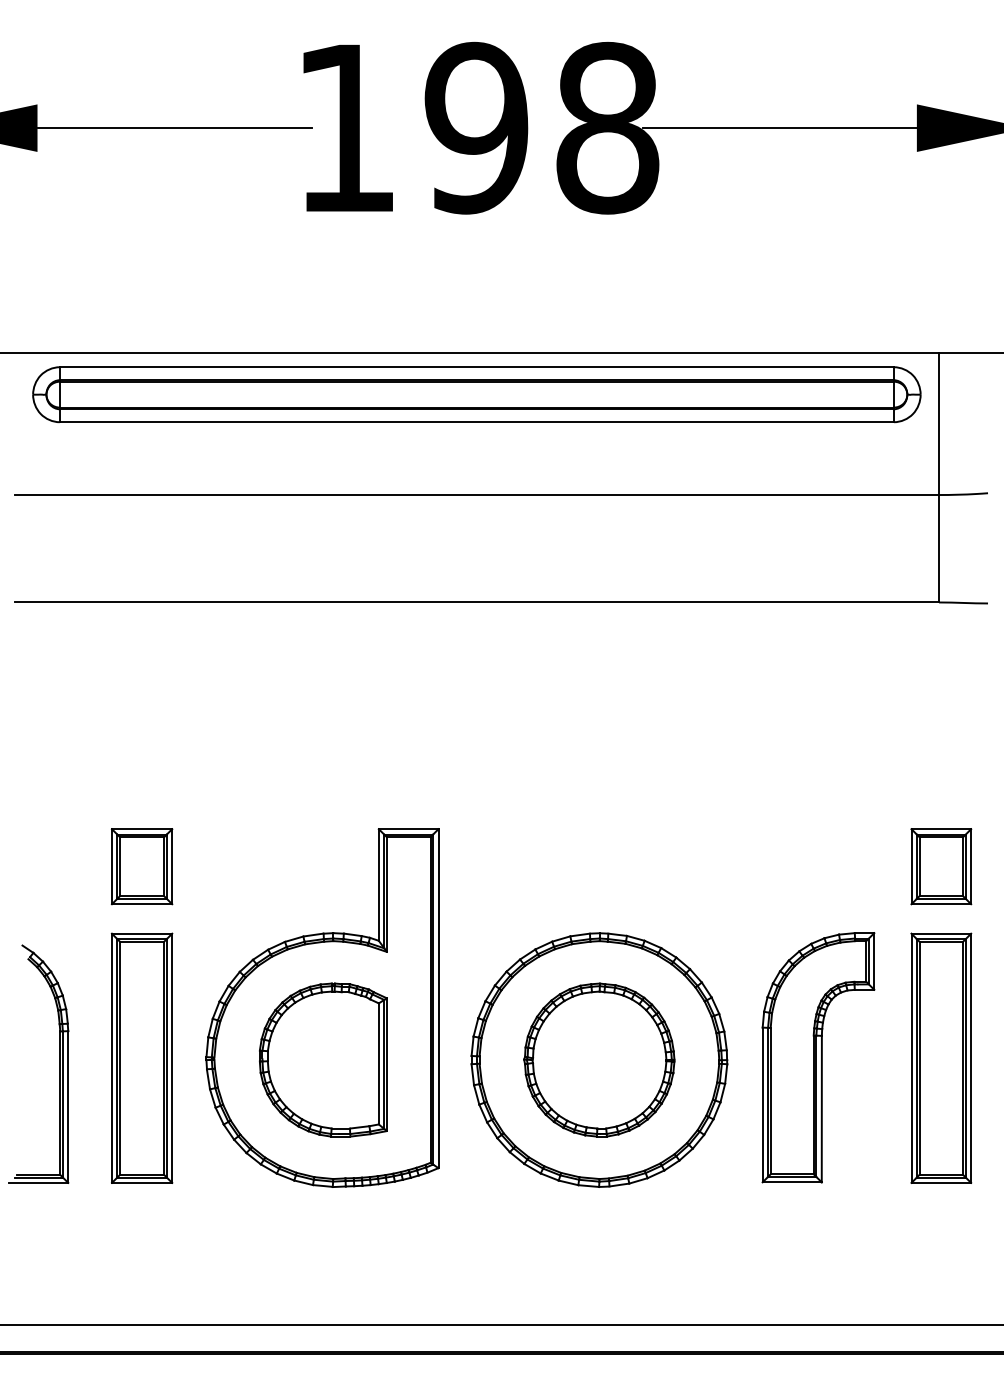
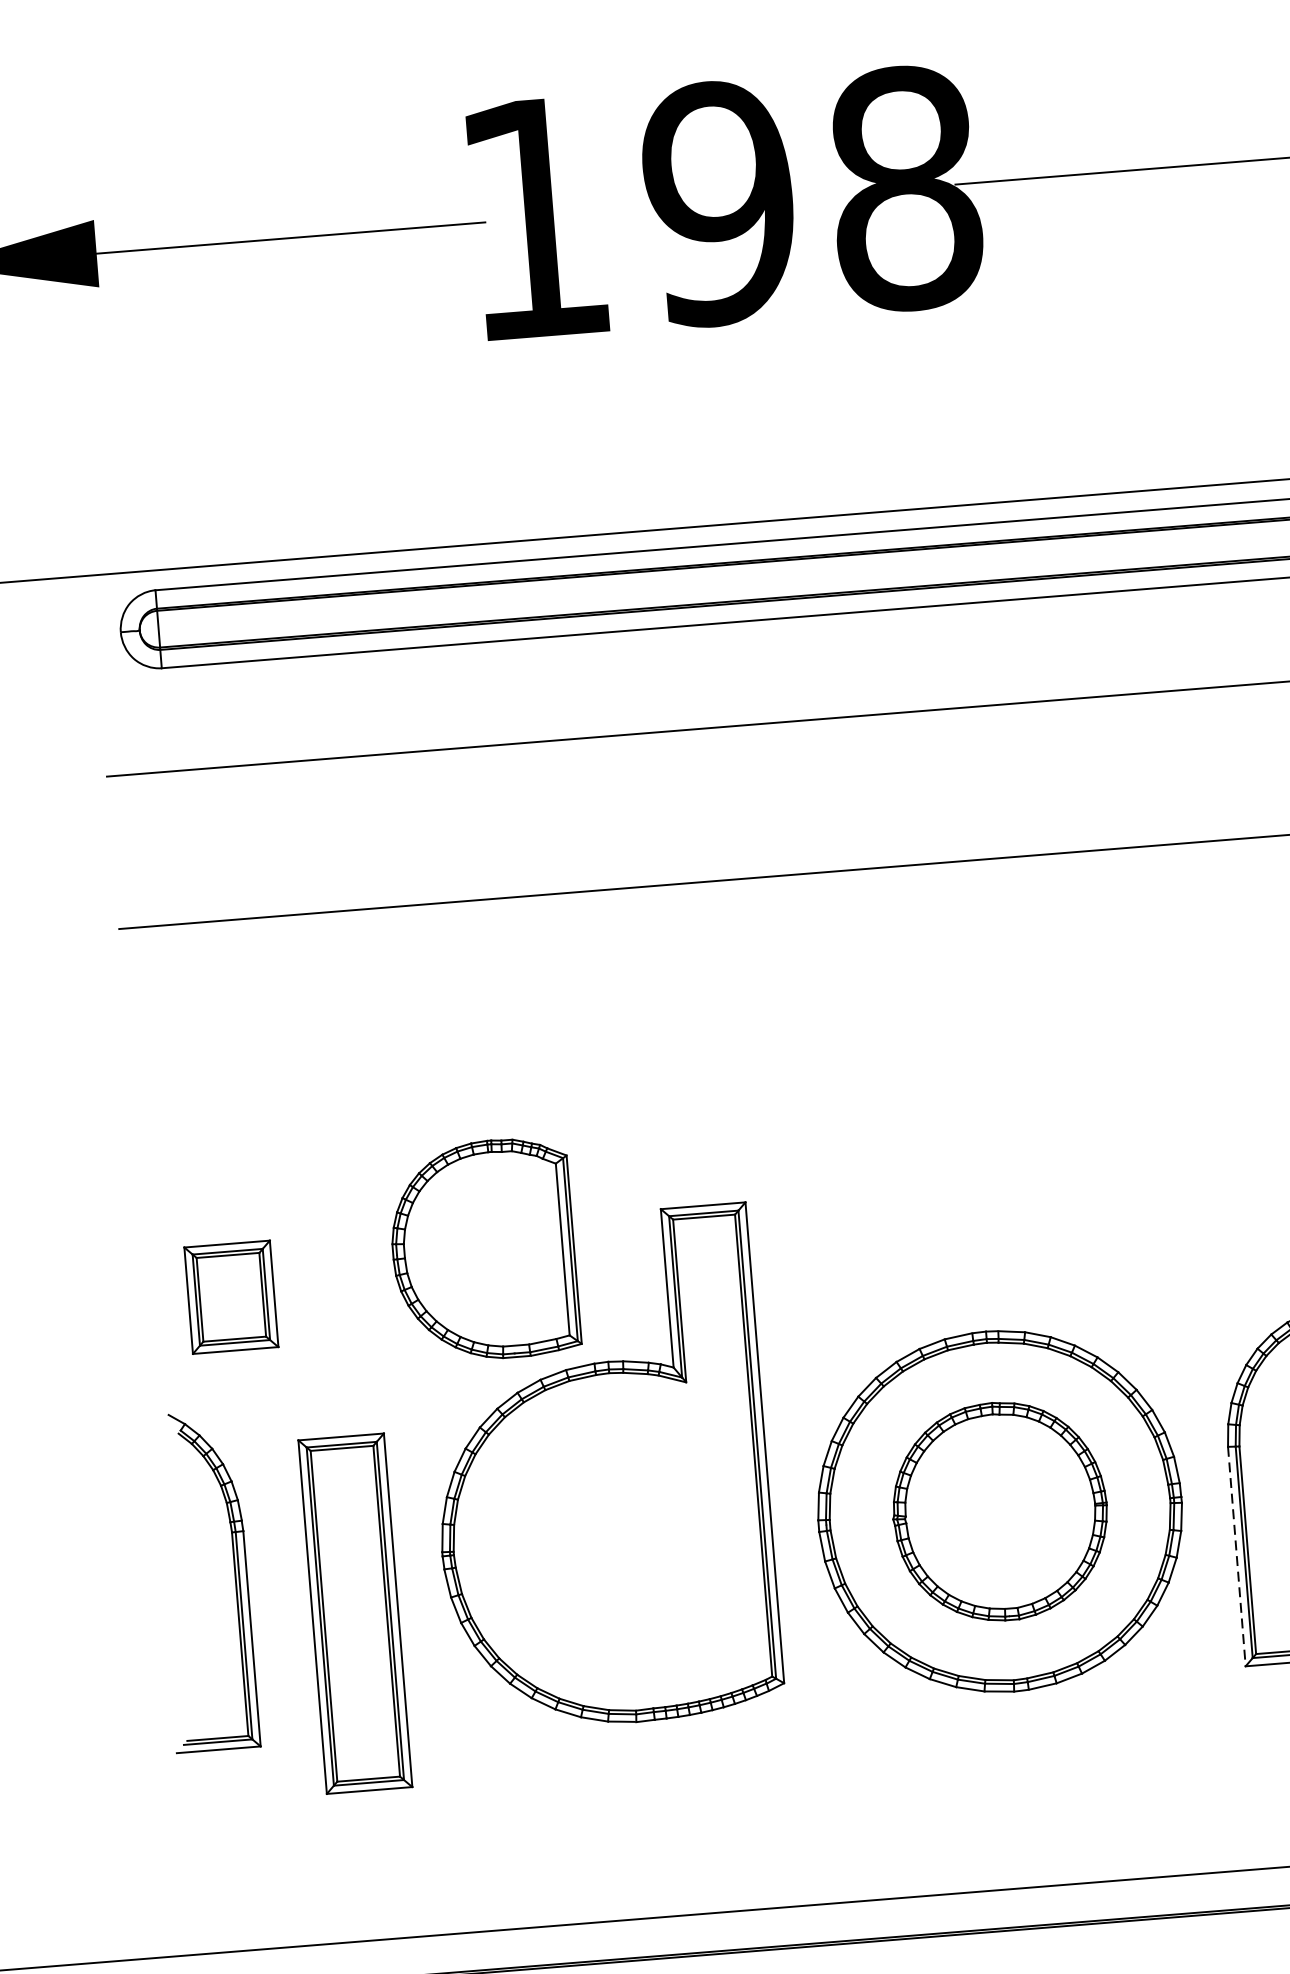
part: (141, 866) -> (230, 1297), moved
part: (141, 1057) -> (354, 1612), moved
part: (323, 1059) -> (483, 1249), moved
line: (762, 1105) -> (1236, 1557), solid -> dashed

